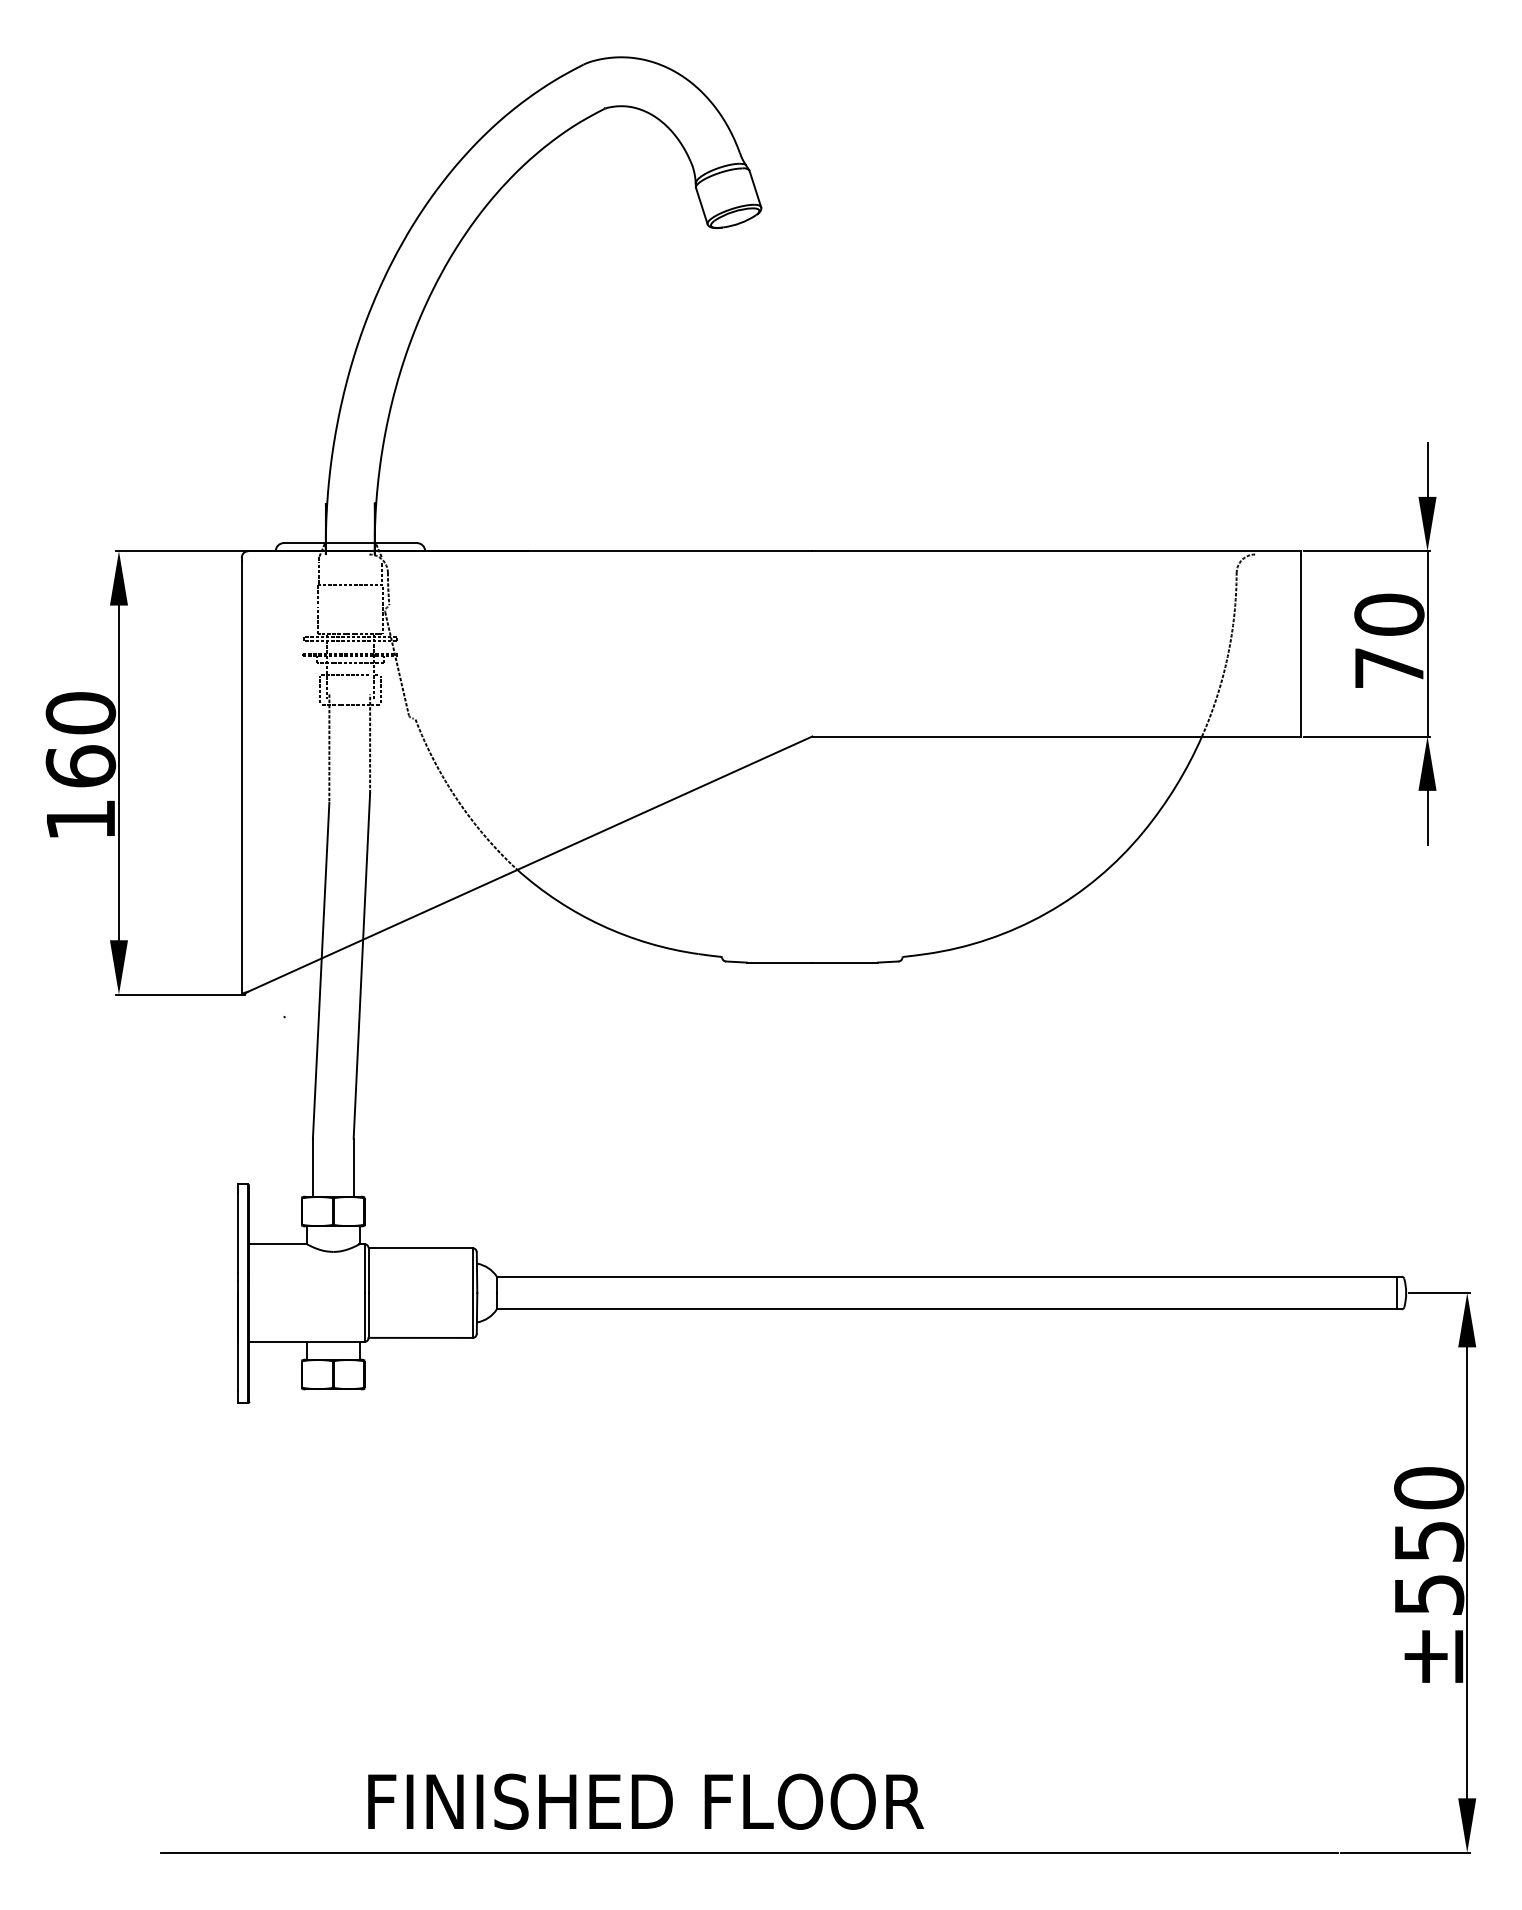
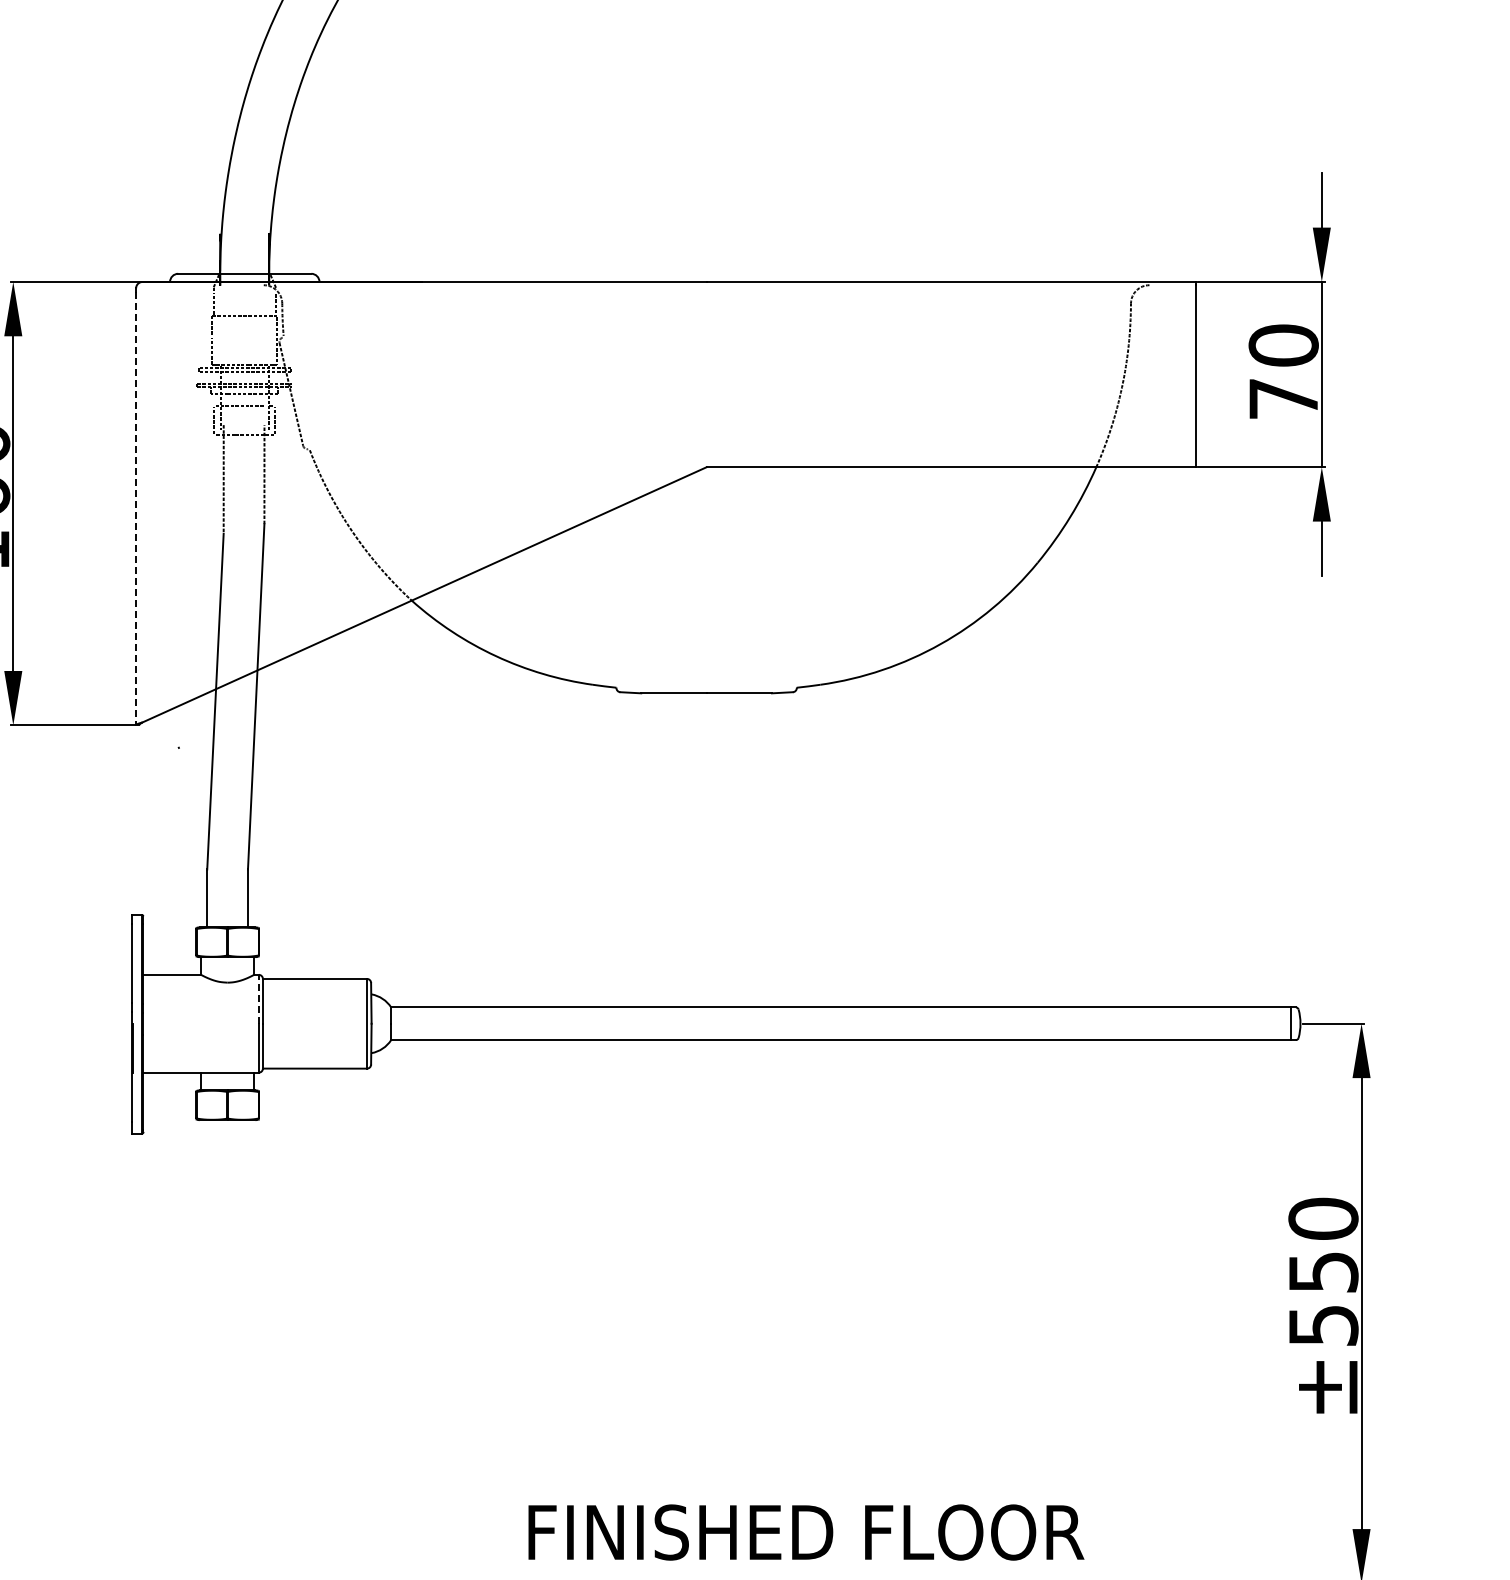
line: (241, 777) -> (135, 508), solid -> dashed
line: (364, 1268) -> (258, 999), solid -> dashed
text: (646, 1801) -> (806, 1532), moved

